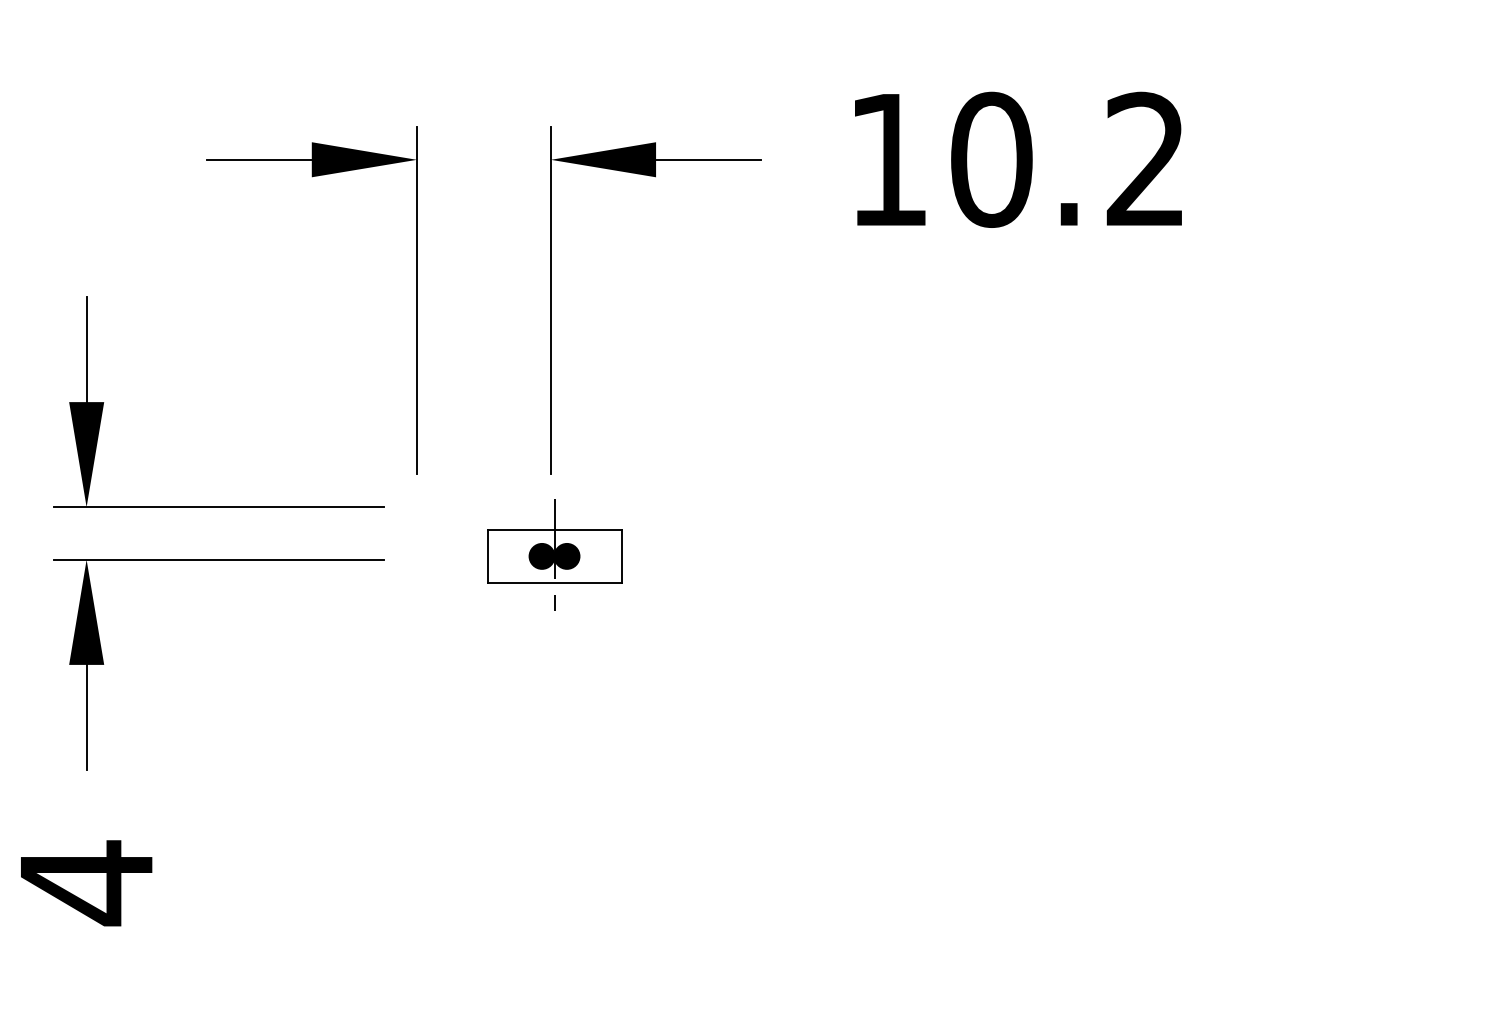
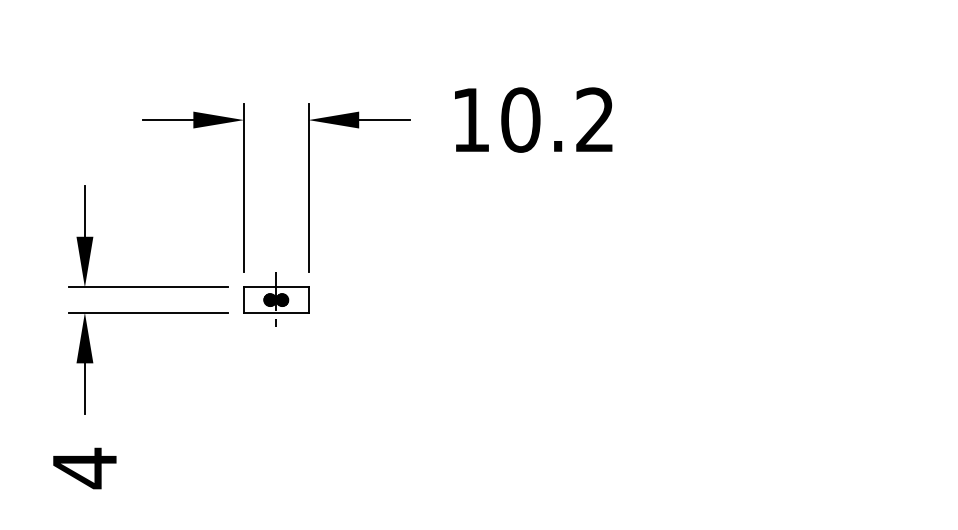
part: (555, 555) -> (276, 299), moved

